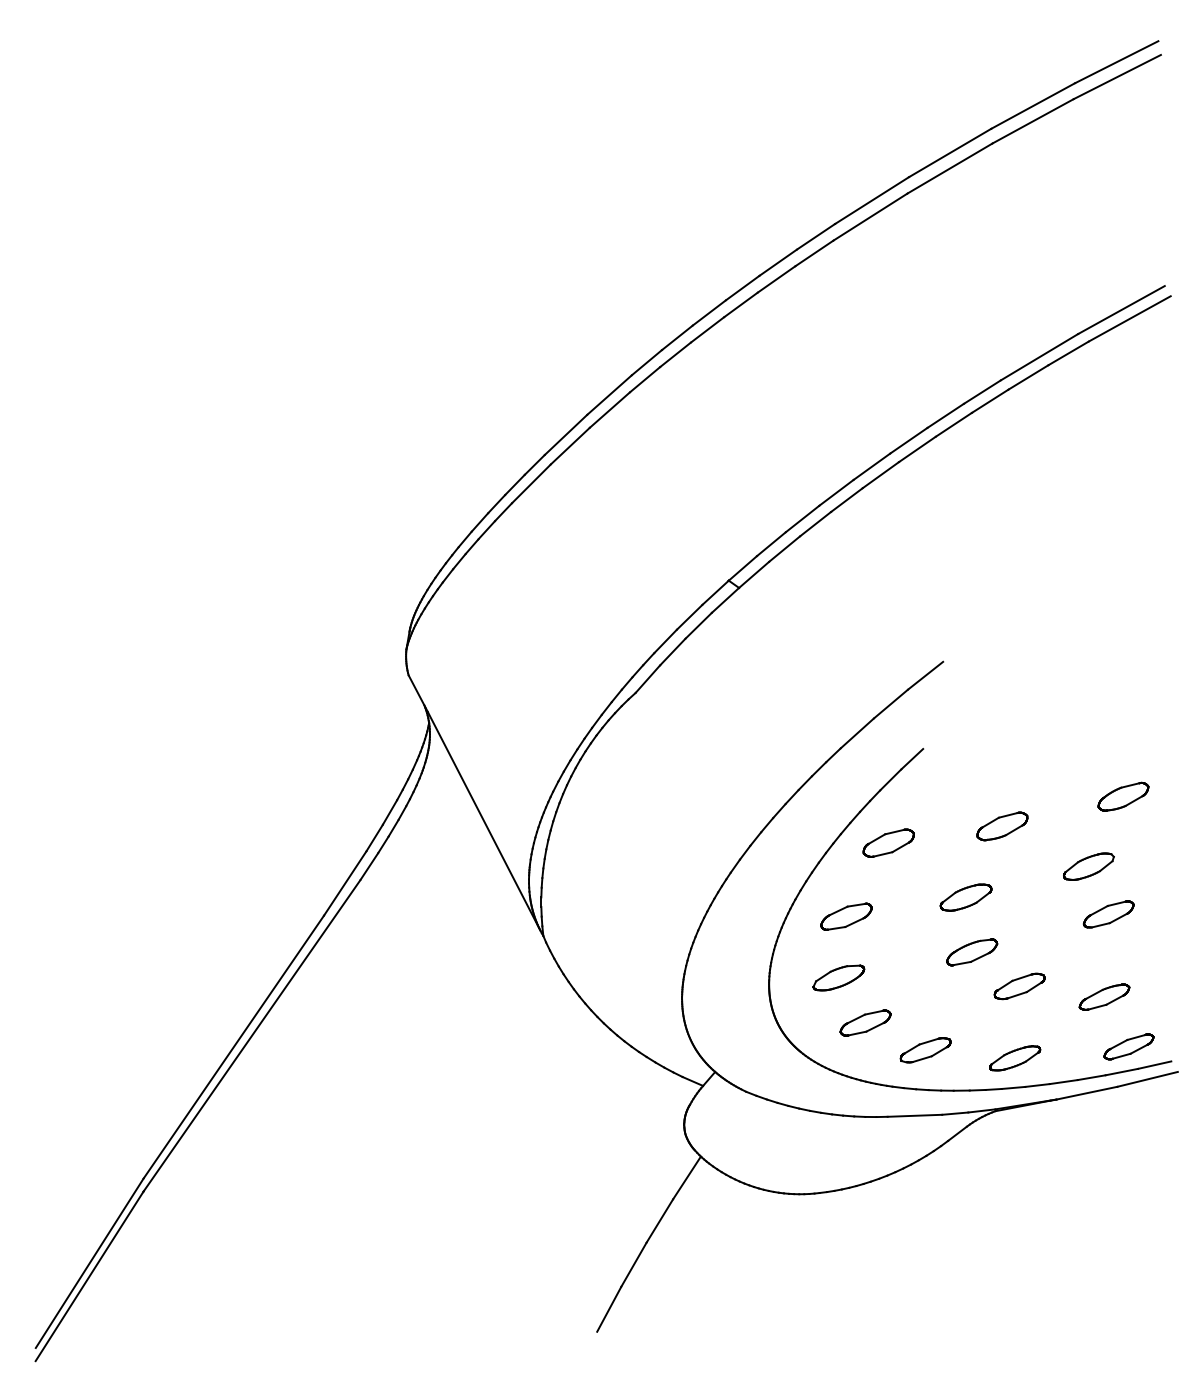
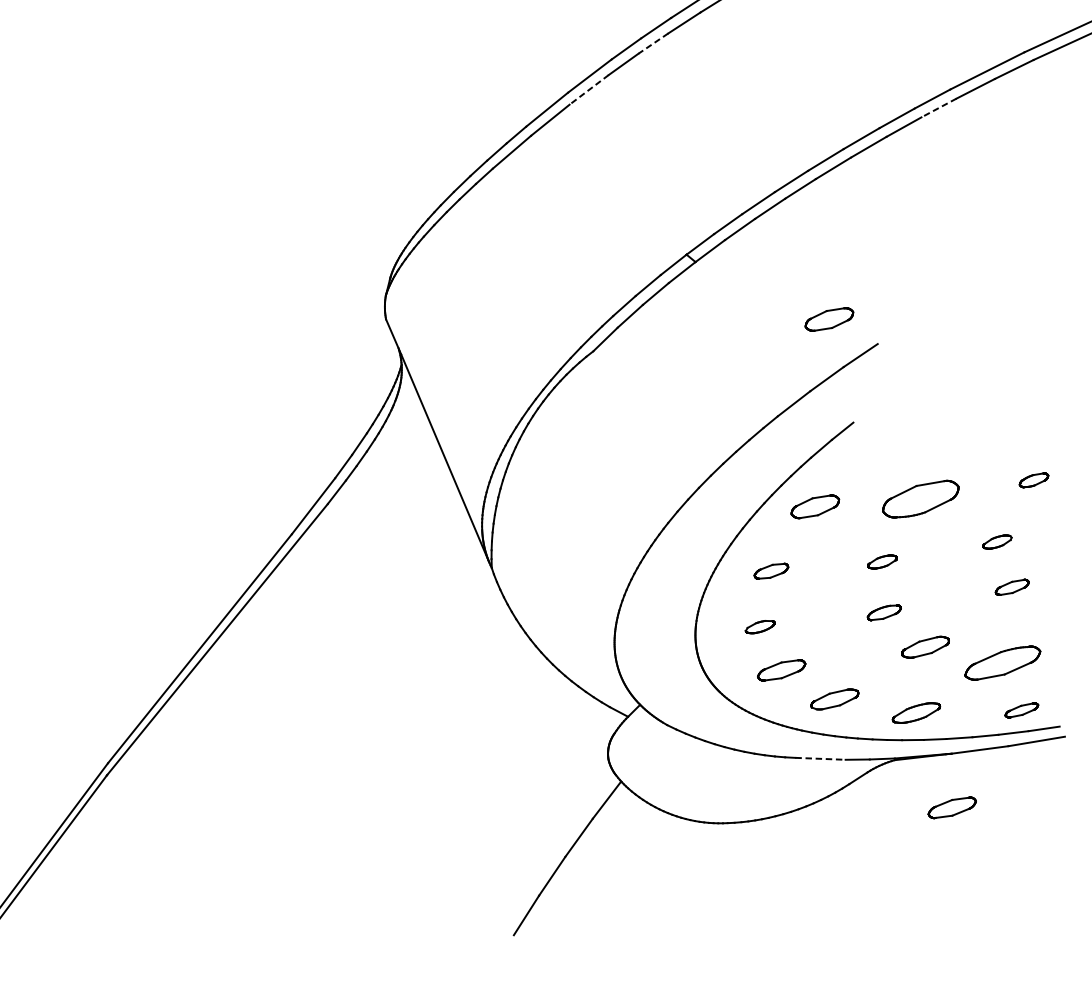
line: (675, 354) -> (653, 43), solid -> dashed
line: (990, 401) -> (939, 108), solid -> dashed
line: (609, 410) -> (588, 90), solid -> dashed
part: (888, 638) -> (829, 318), added
part: (1123, 796) -> (1034, 480), size x0.6
part: (1002, 826) -> (920, 499), size x1.6
part: (1088, 866) -> (997, 541), size x0.6
part: (965, 897) -> (882, 561), size x0.6
part: (1108, 914) -> (1012, 587), size x0.7
part: (846, 916) -> (771, 571), size x0.7
part: (972, 952) -> (884, 612), size x0.7
part: (838, 977) -> (759, 626), size x0.6
part: (1104, 996) -> (1002, 662), size x1.6
part: (1128, 1046) -> (1021, 709), size x0.7
line: (915, 1115) -> (821, 758), solid -> dashed
part: (1061, 1157) -> (952, 807), added

